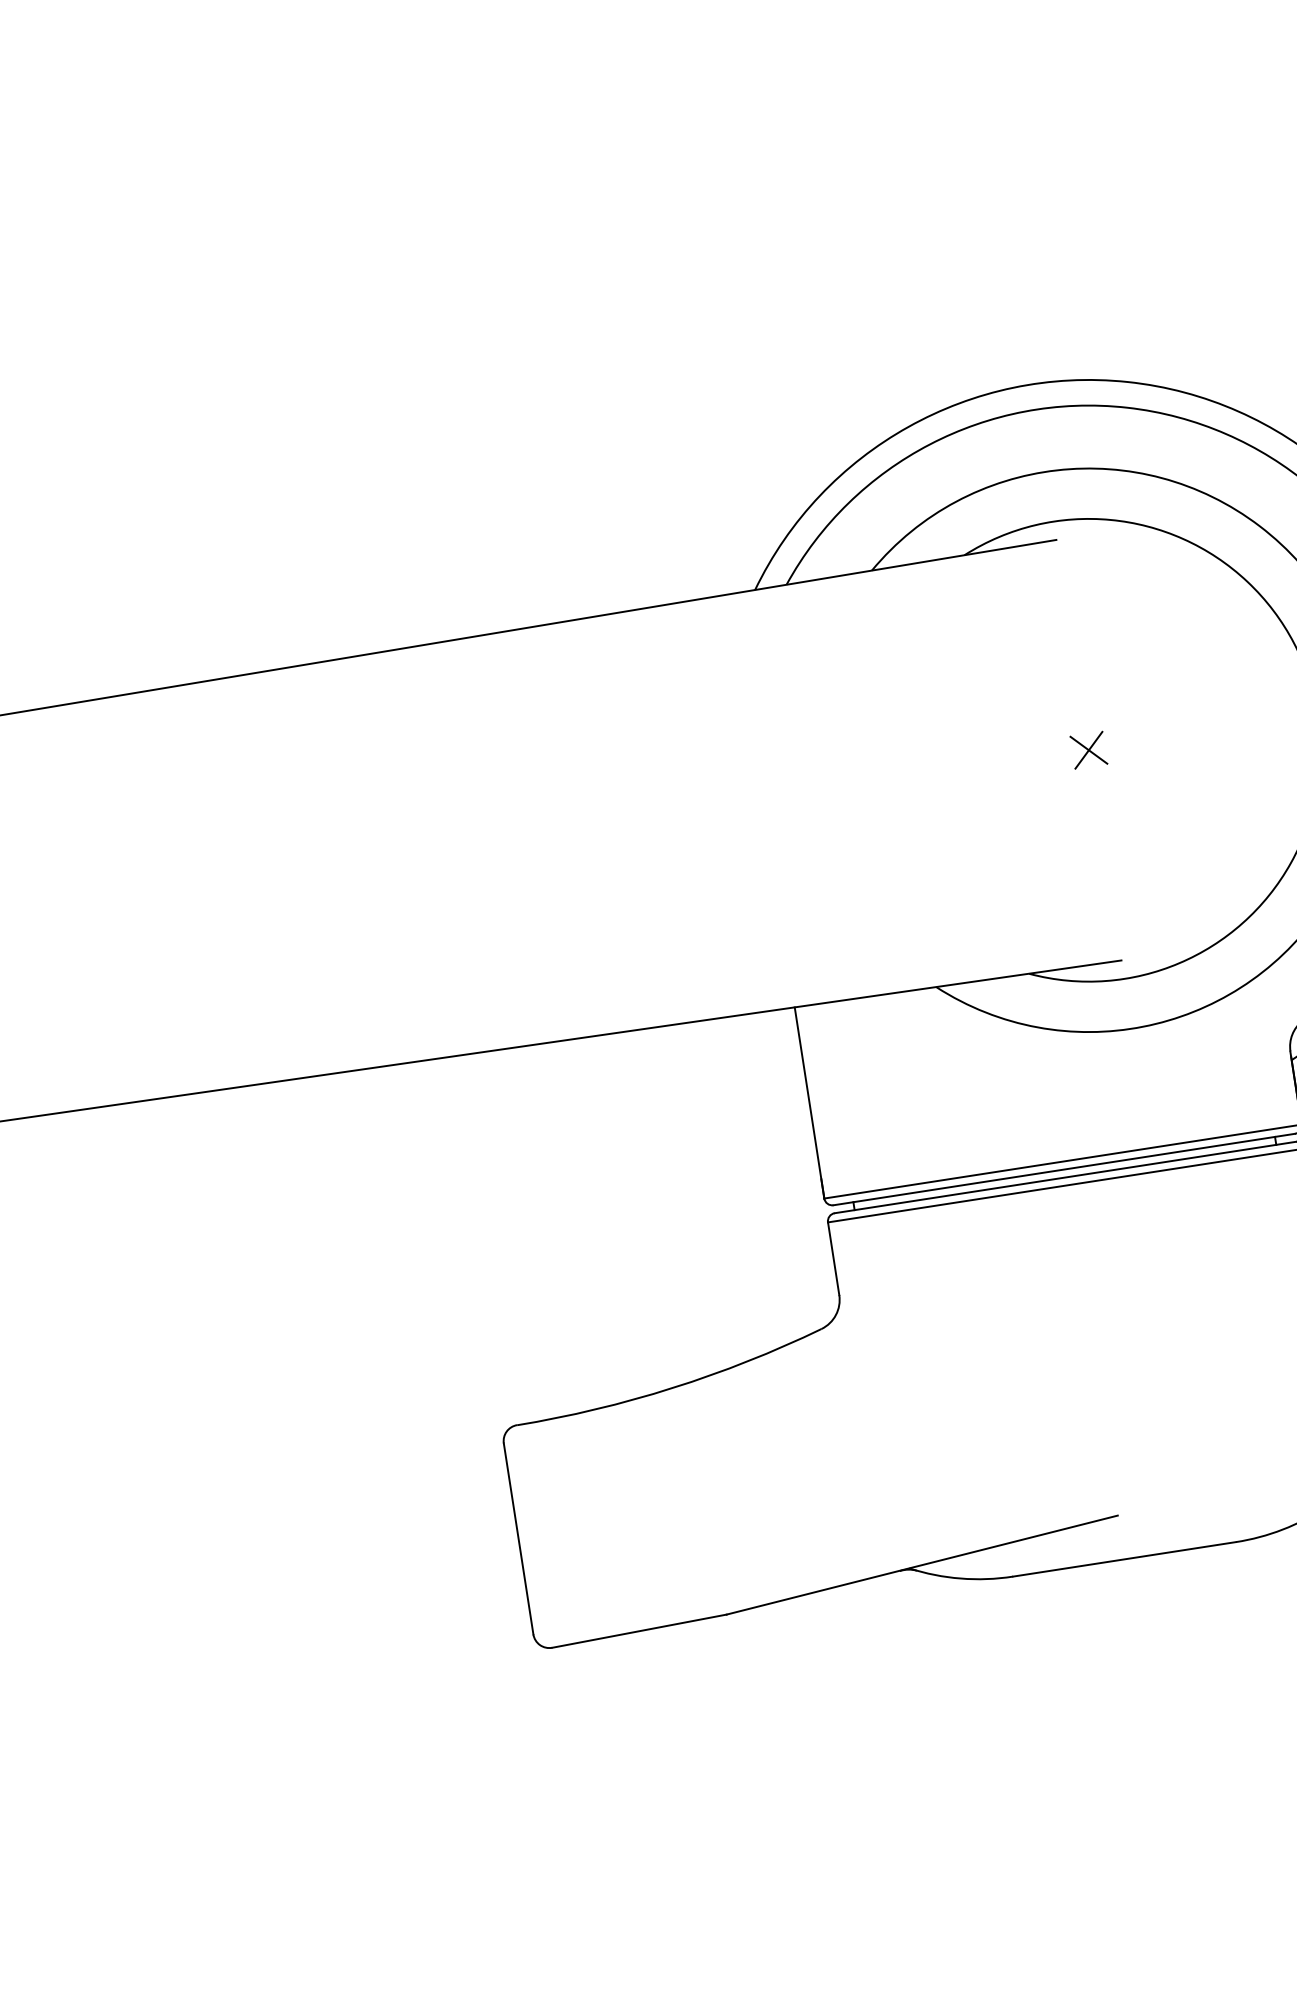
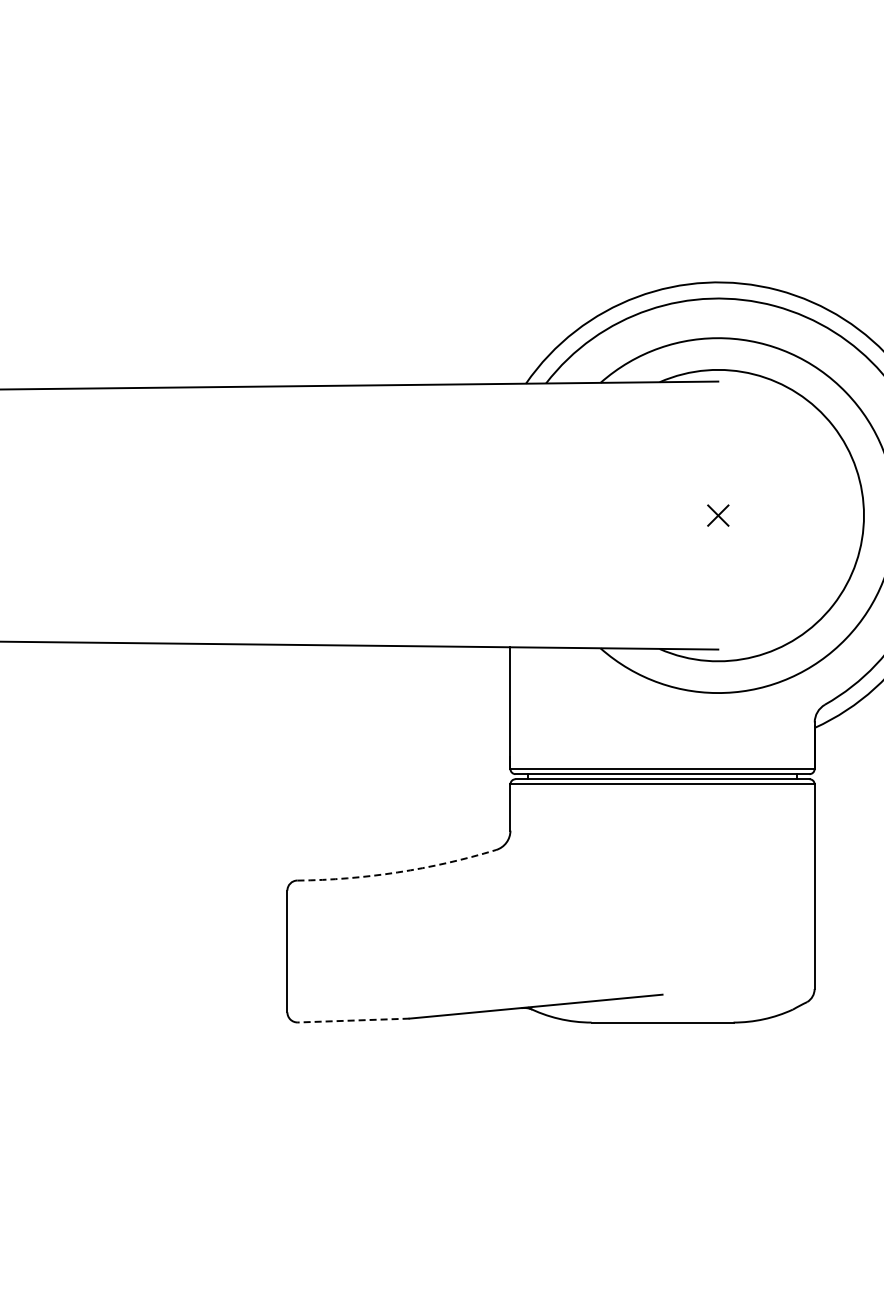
arc: (672, 1388) -> (397, 872), solid -> dashed
line: (639, 1631) -> (353, 1020), solid -> dashed

